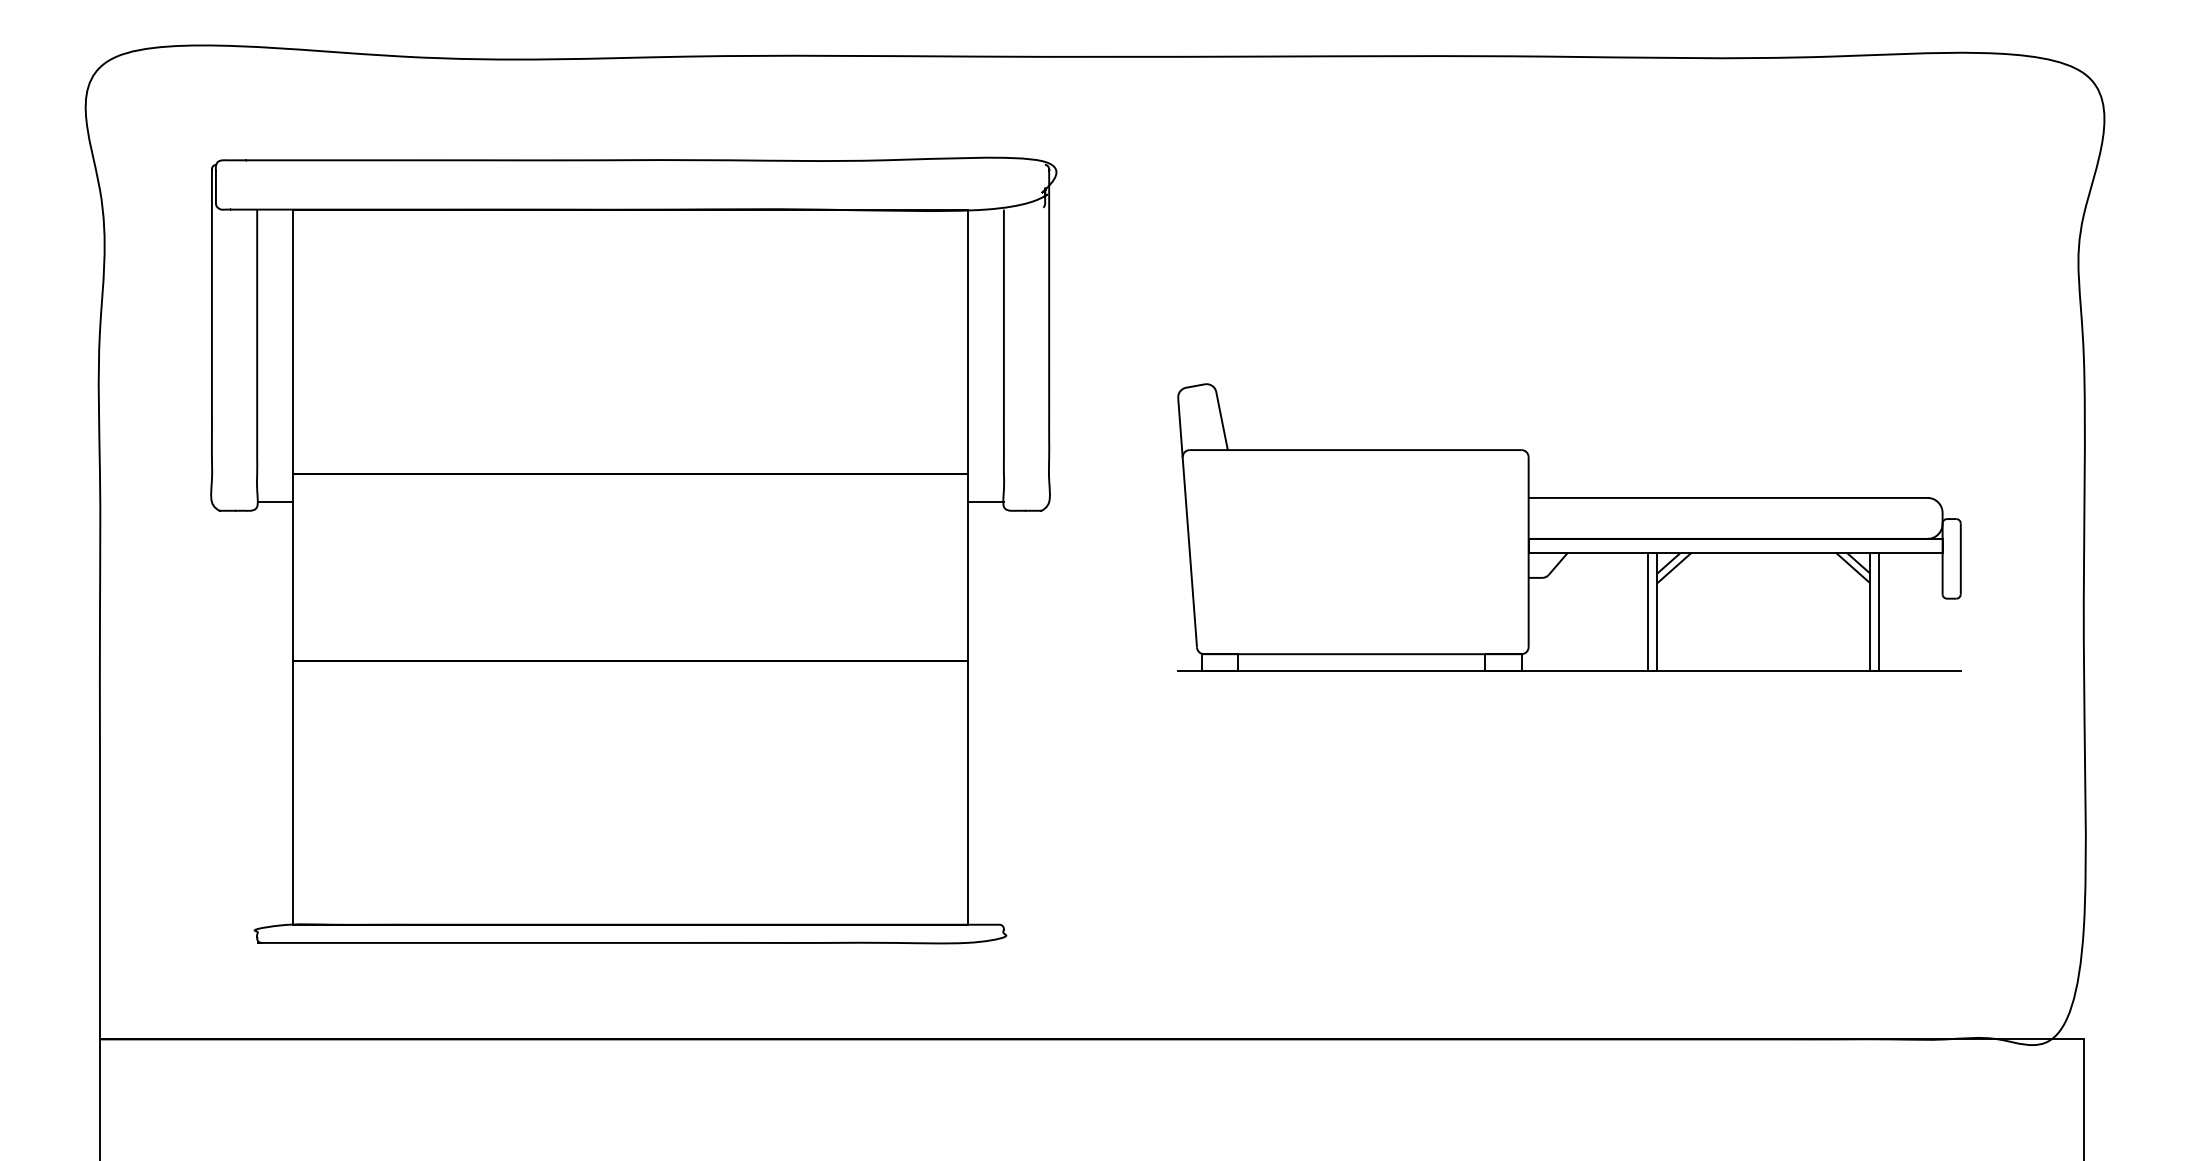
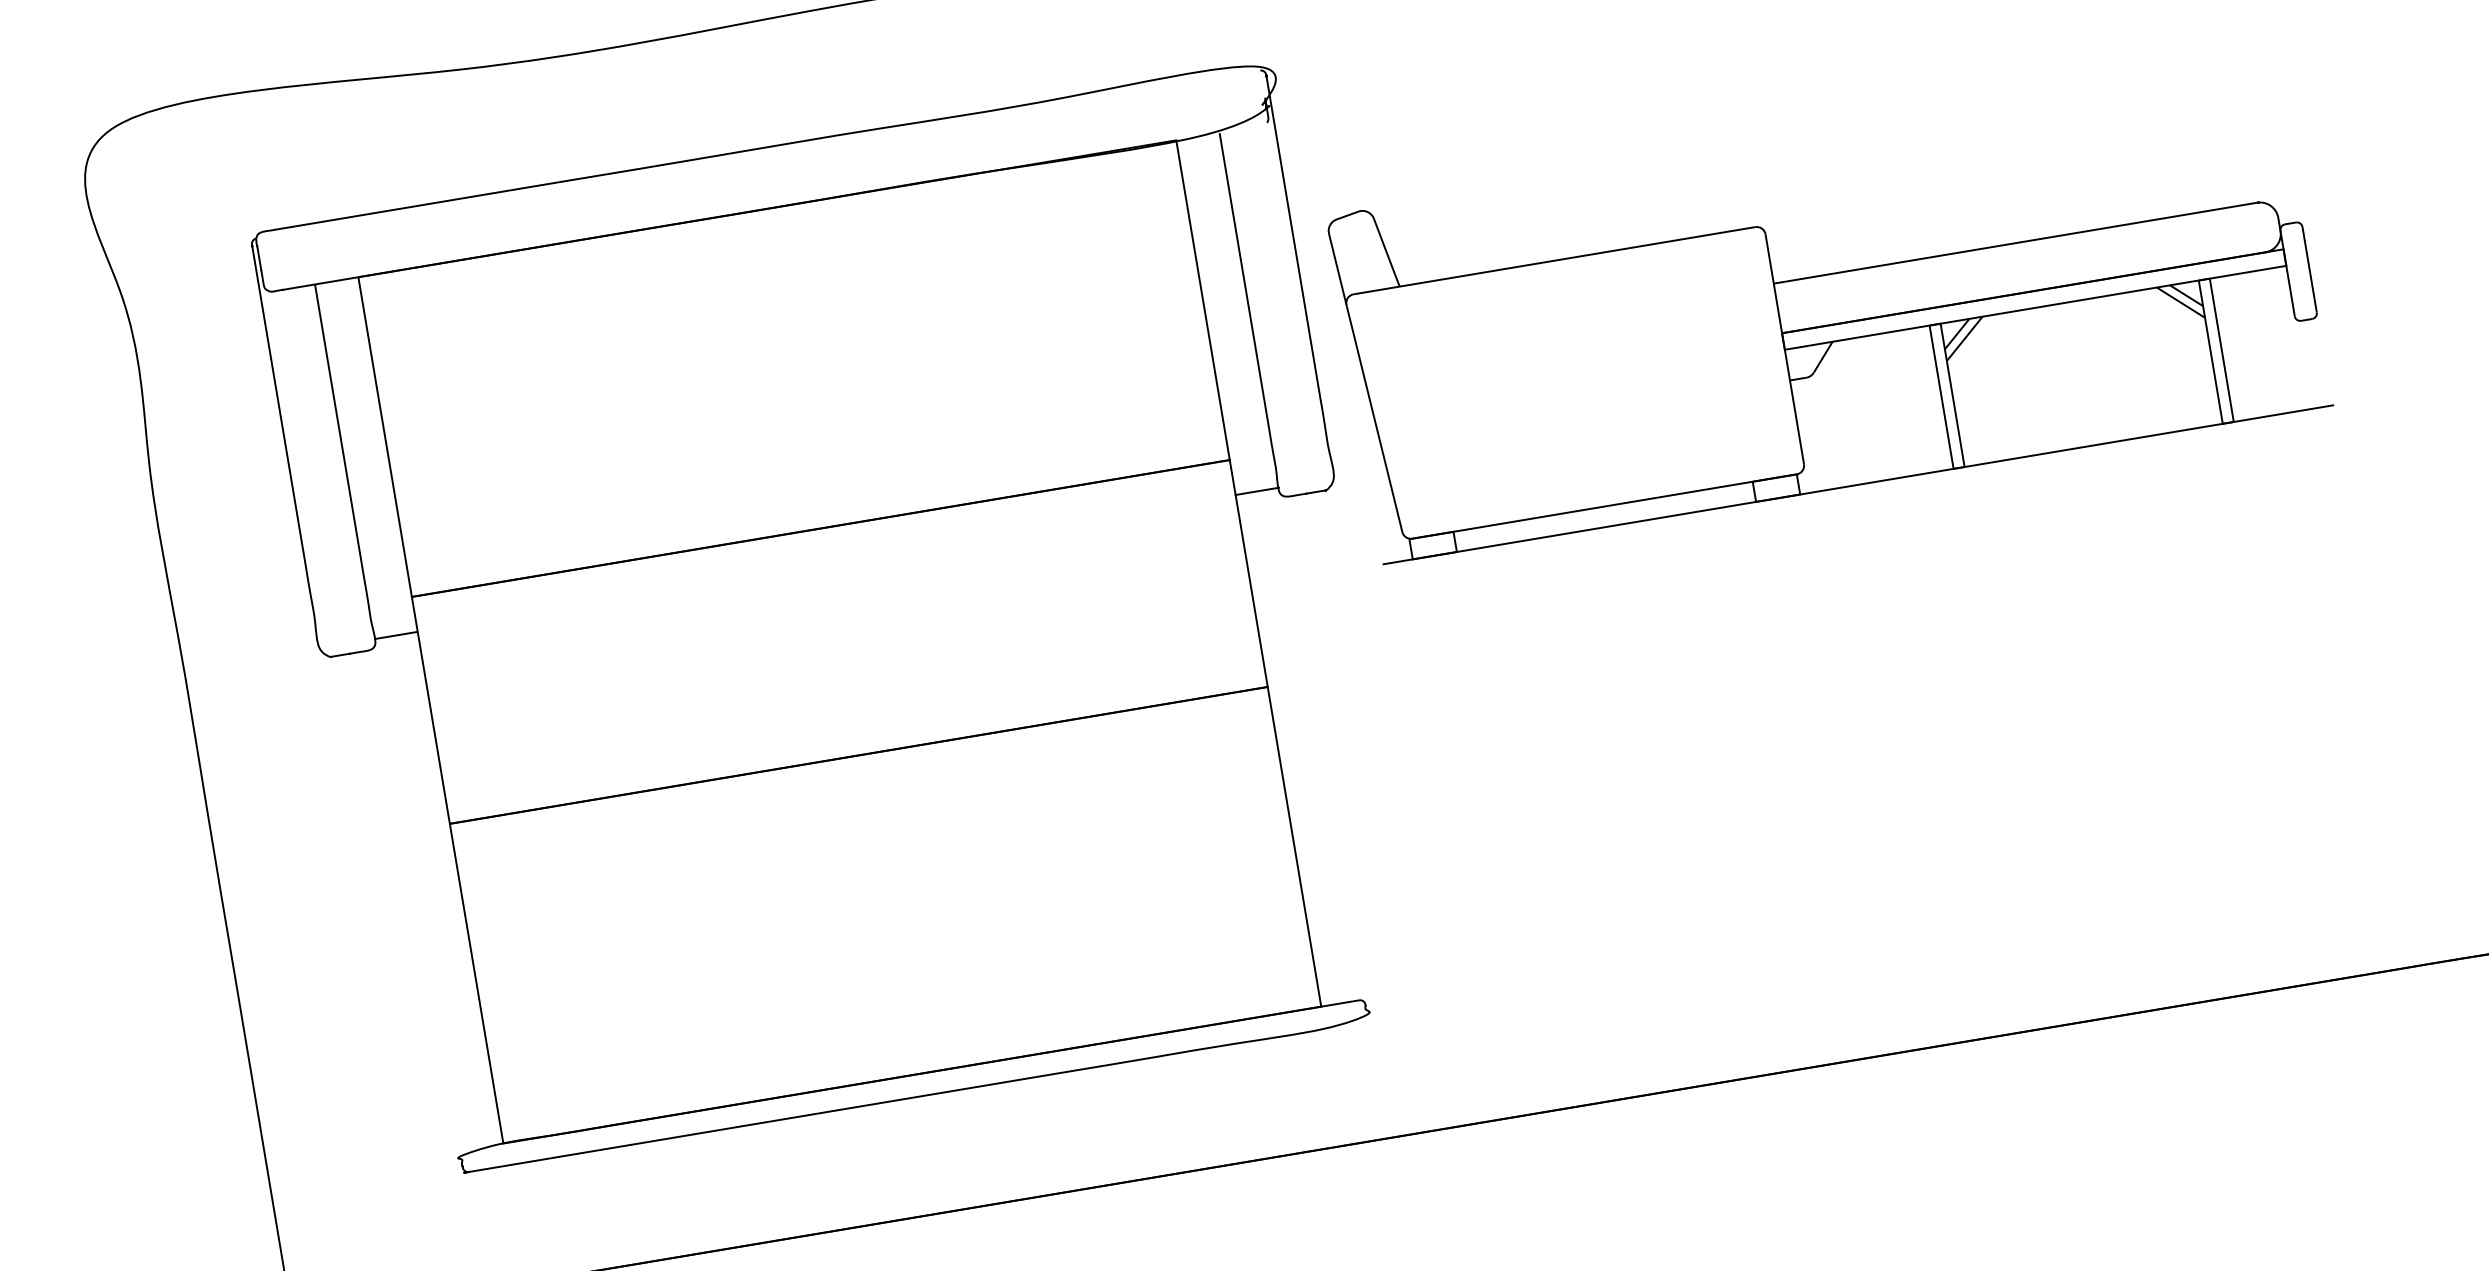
part: (1569, 527) -> (1829, 311), moved

